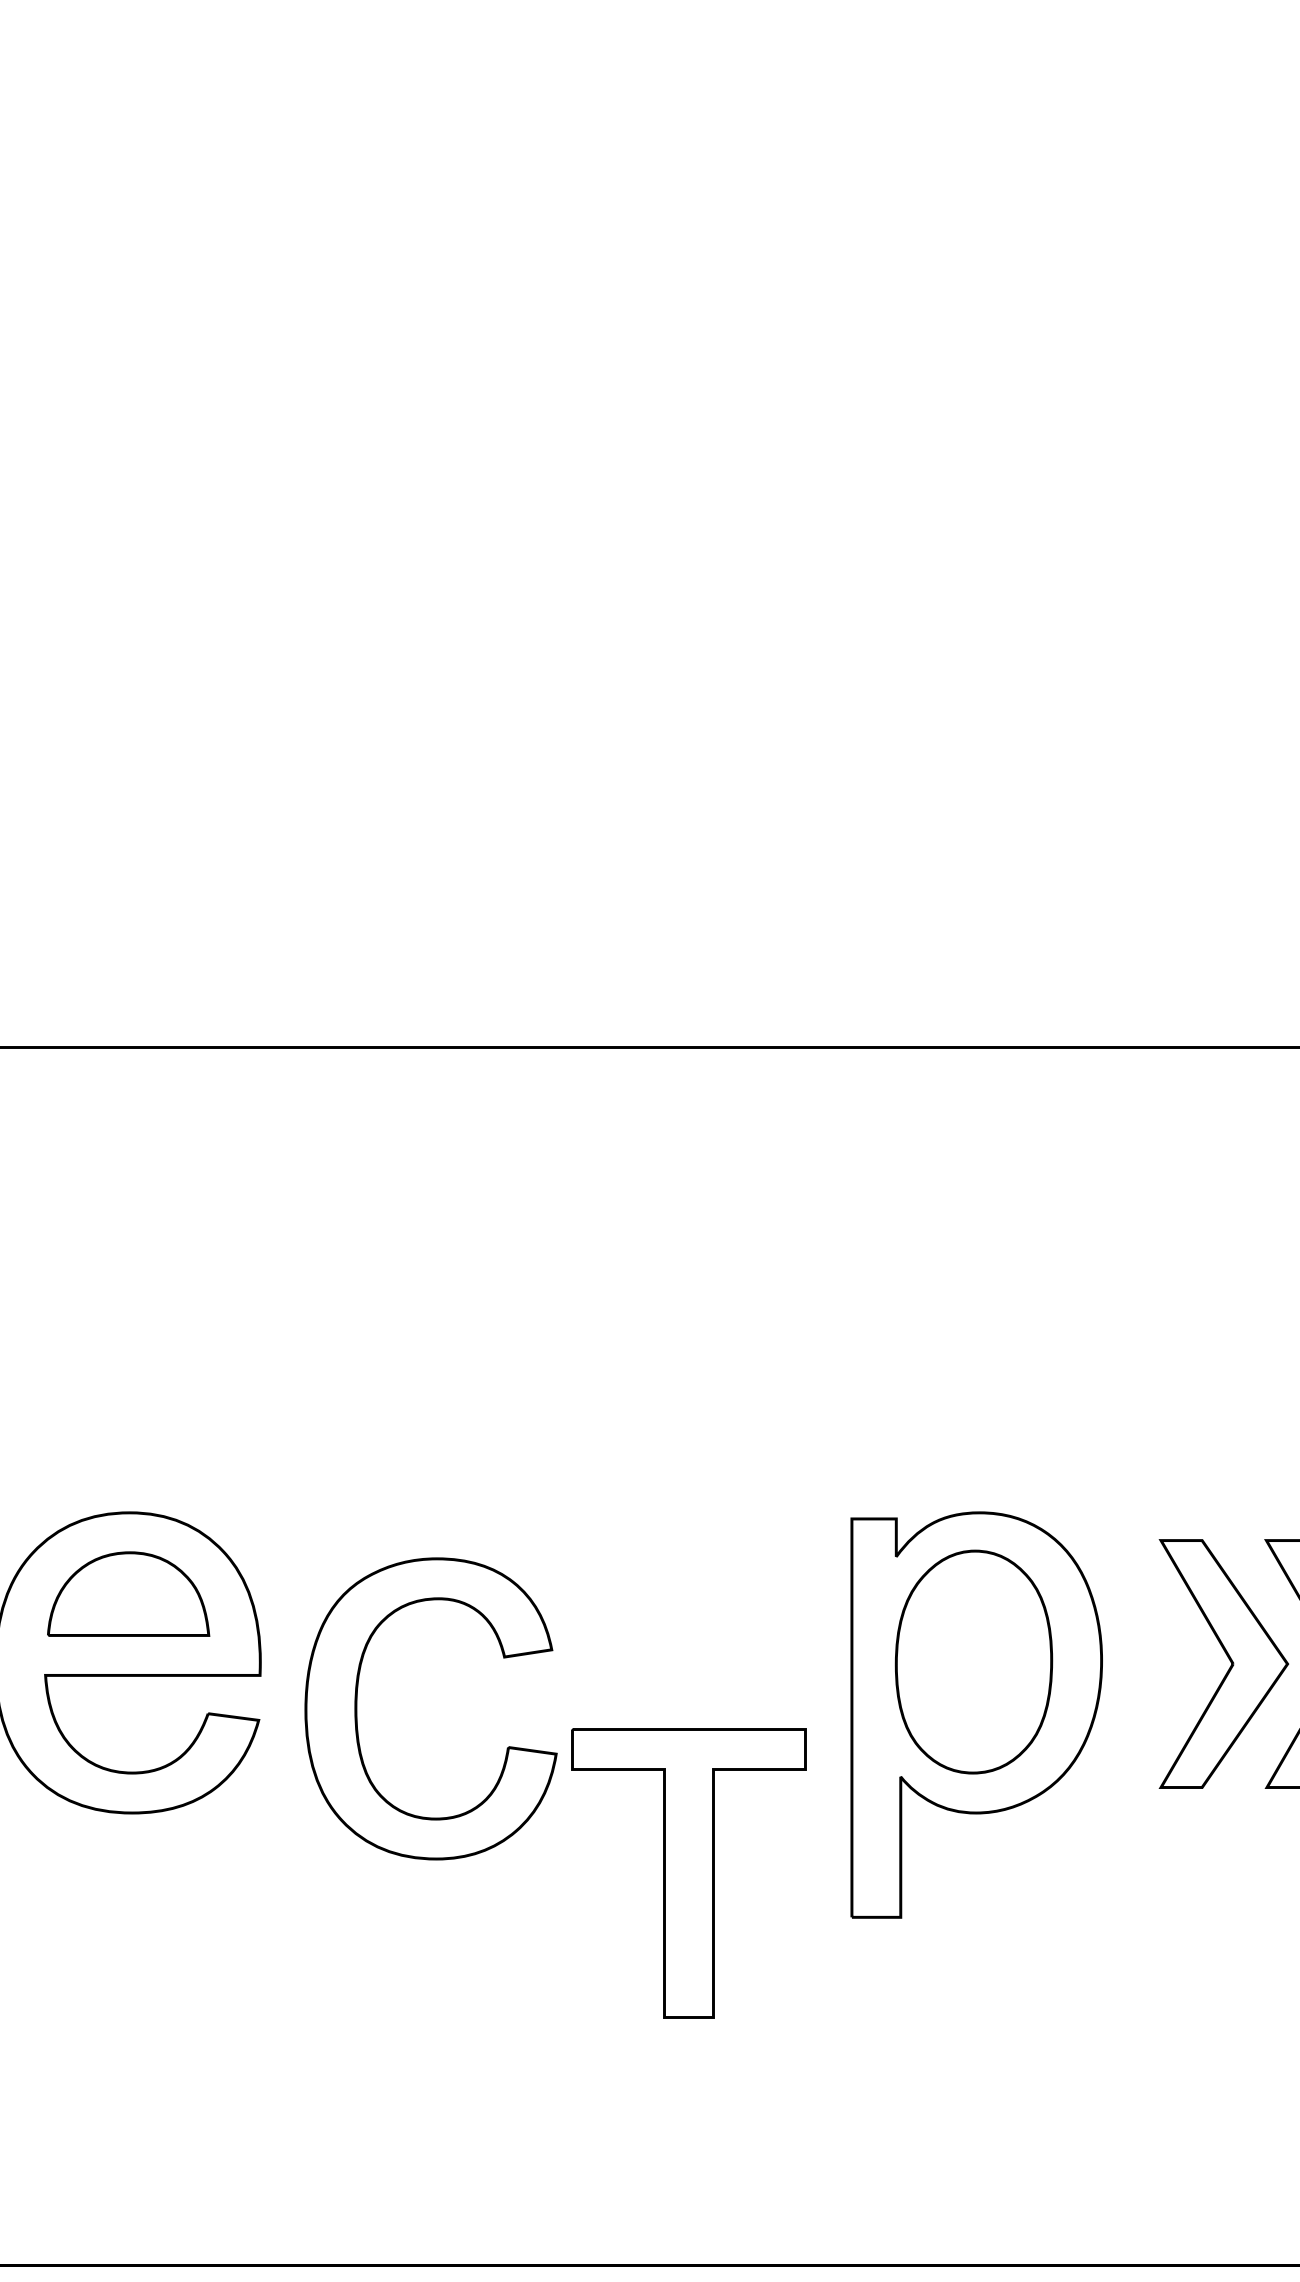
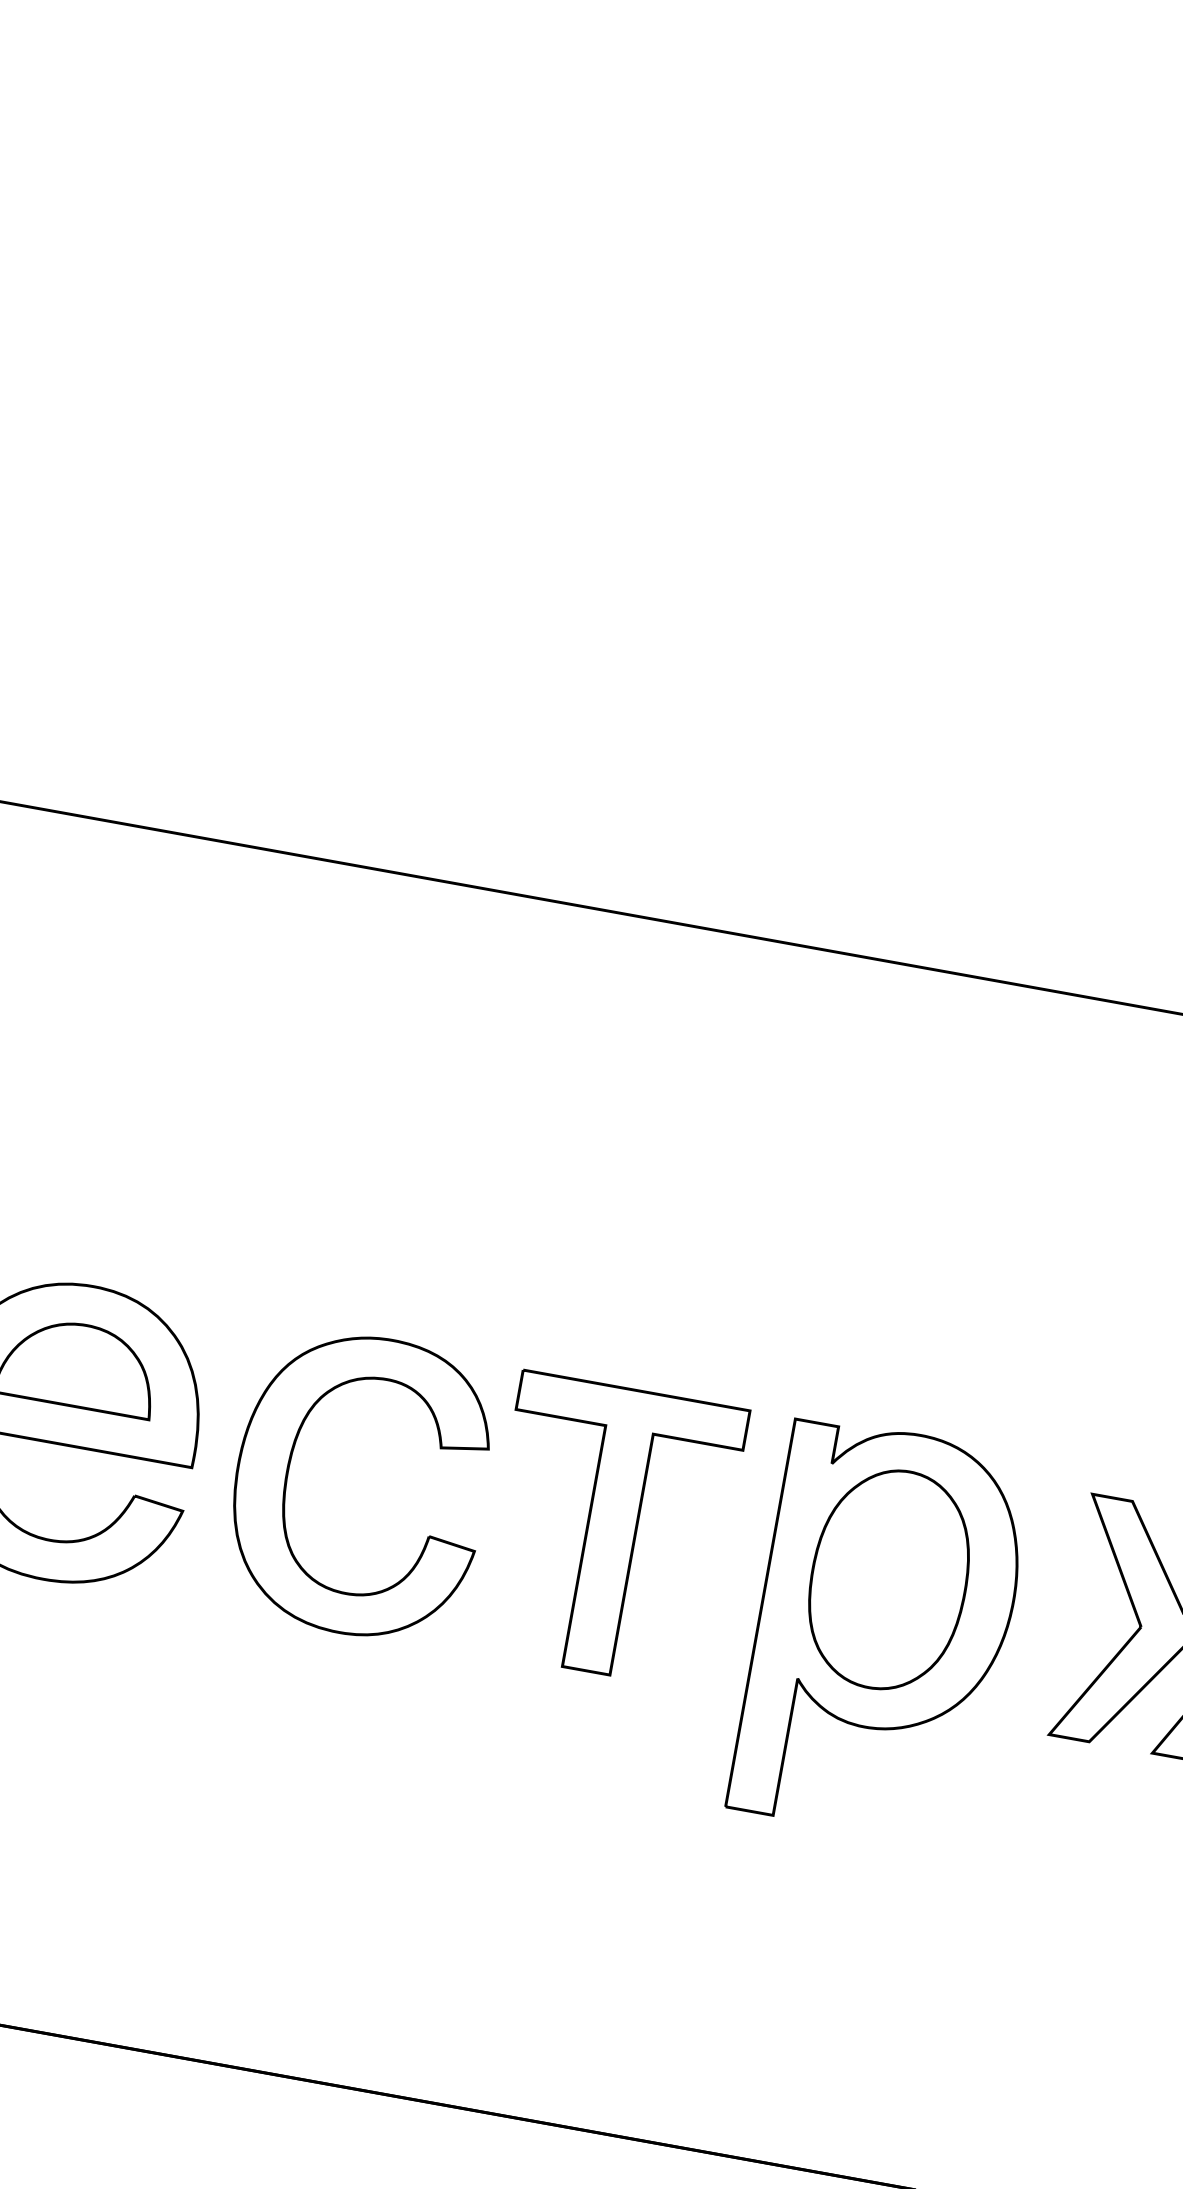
part: (357, 1708) -> (289, 1472), moved
part: (688, 1873) -> (611, 1531), moved

